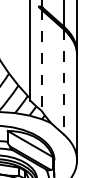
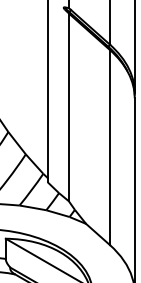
line: (41, 60) -> (68, 107), dashed -> solid
line: (63, 82) -> (109, 148), dashed -> solid

